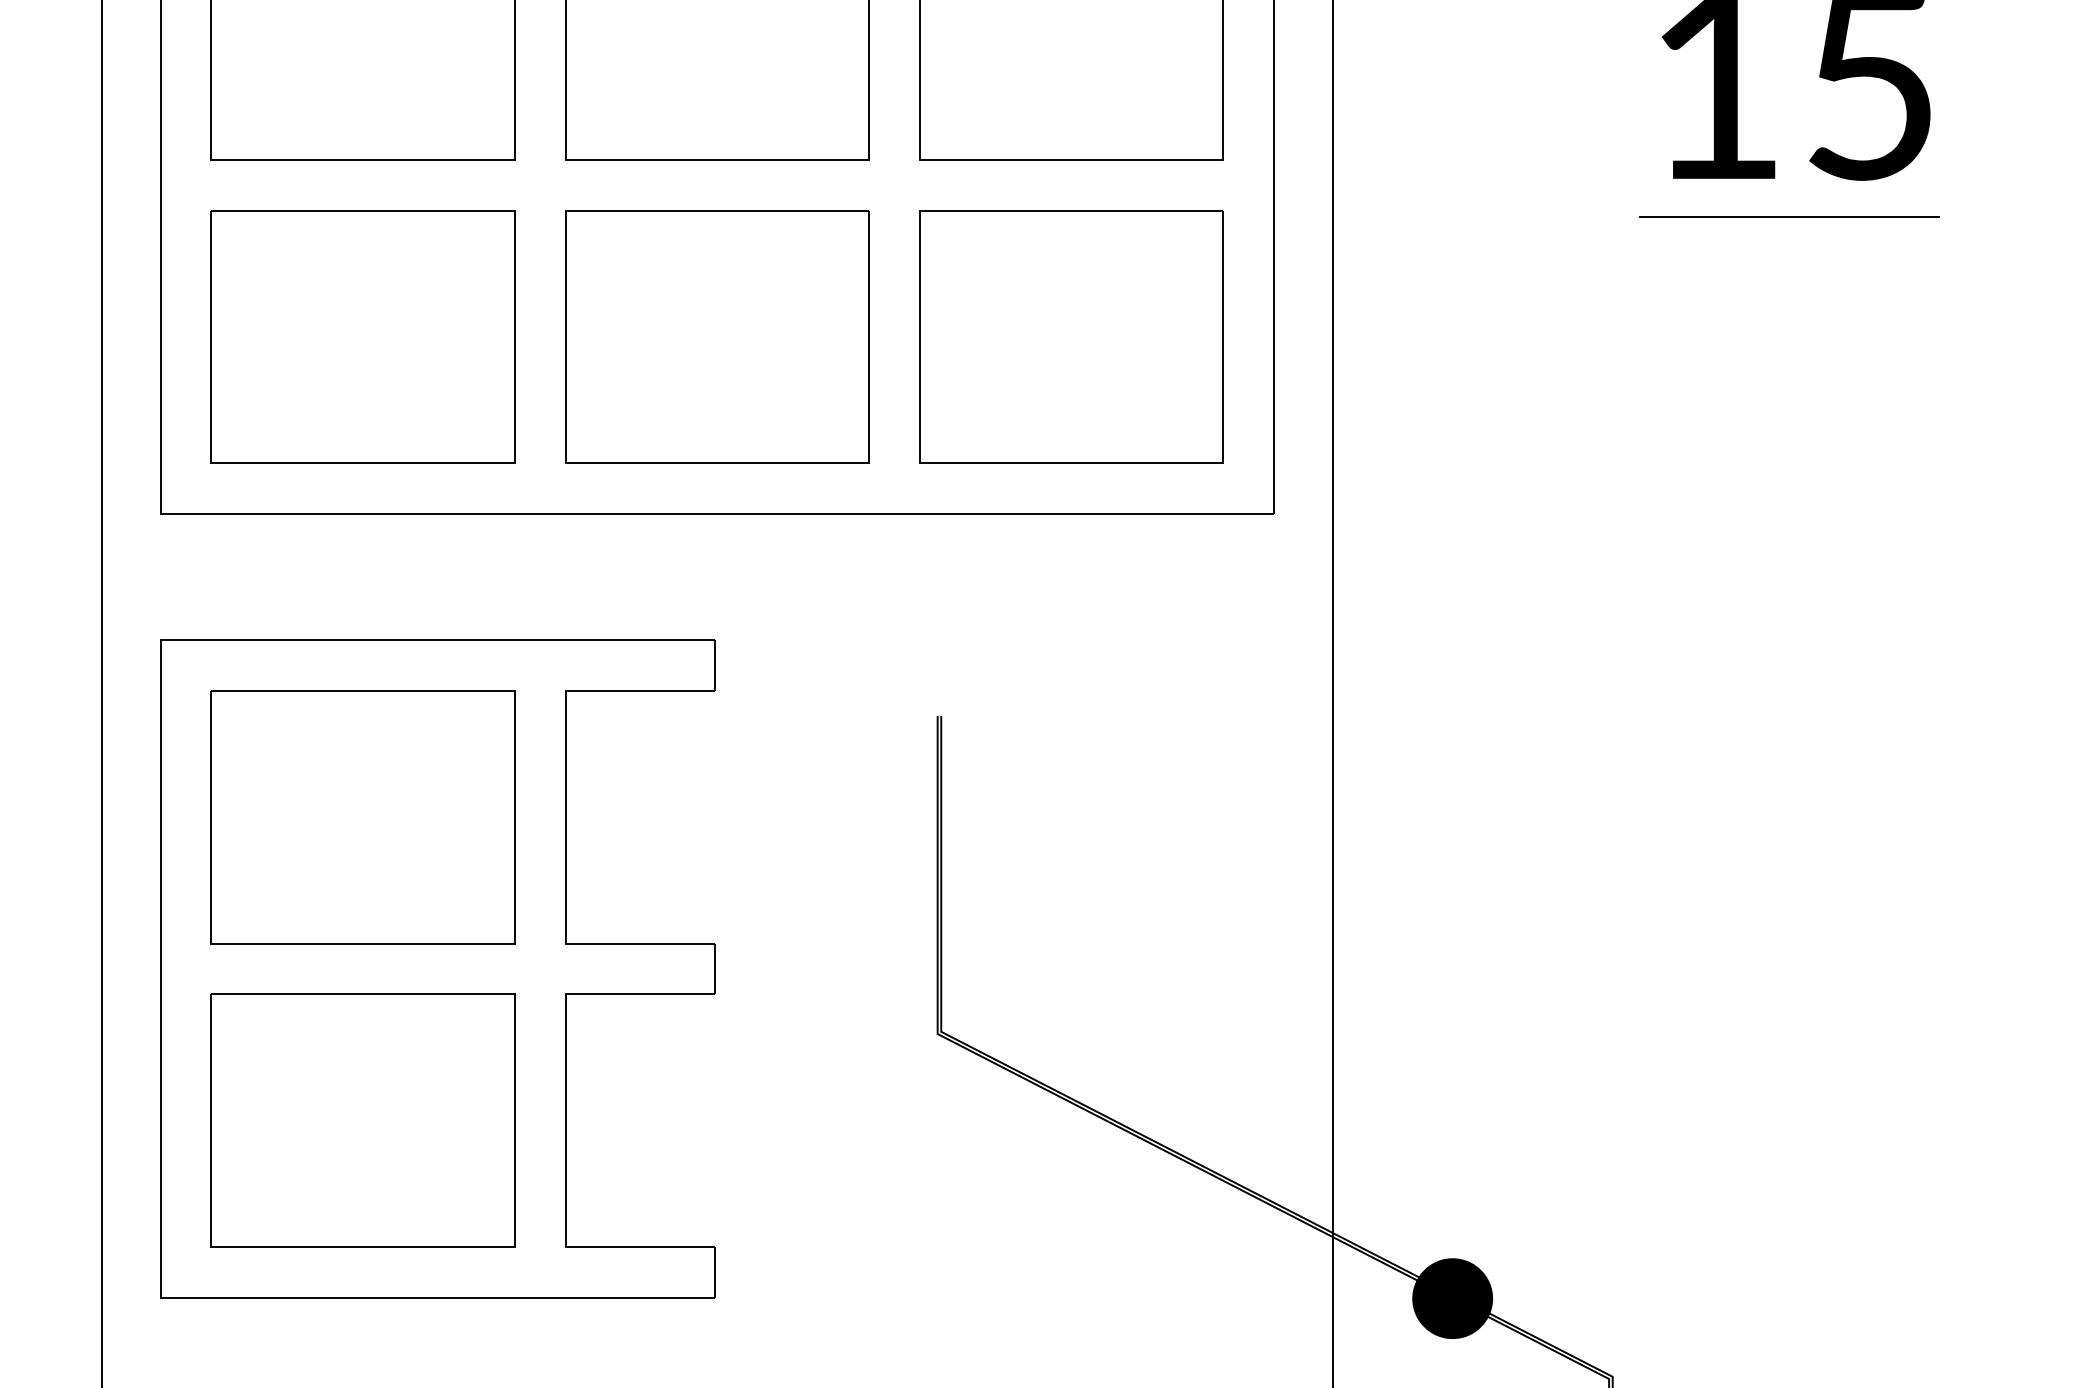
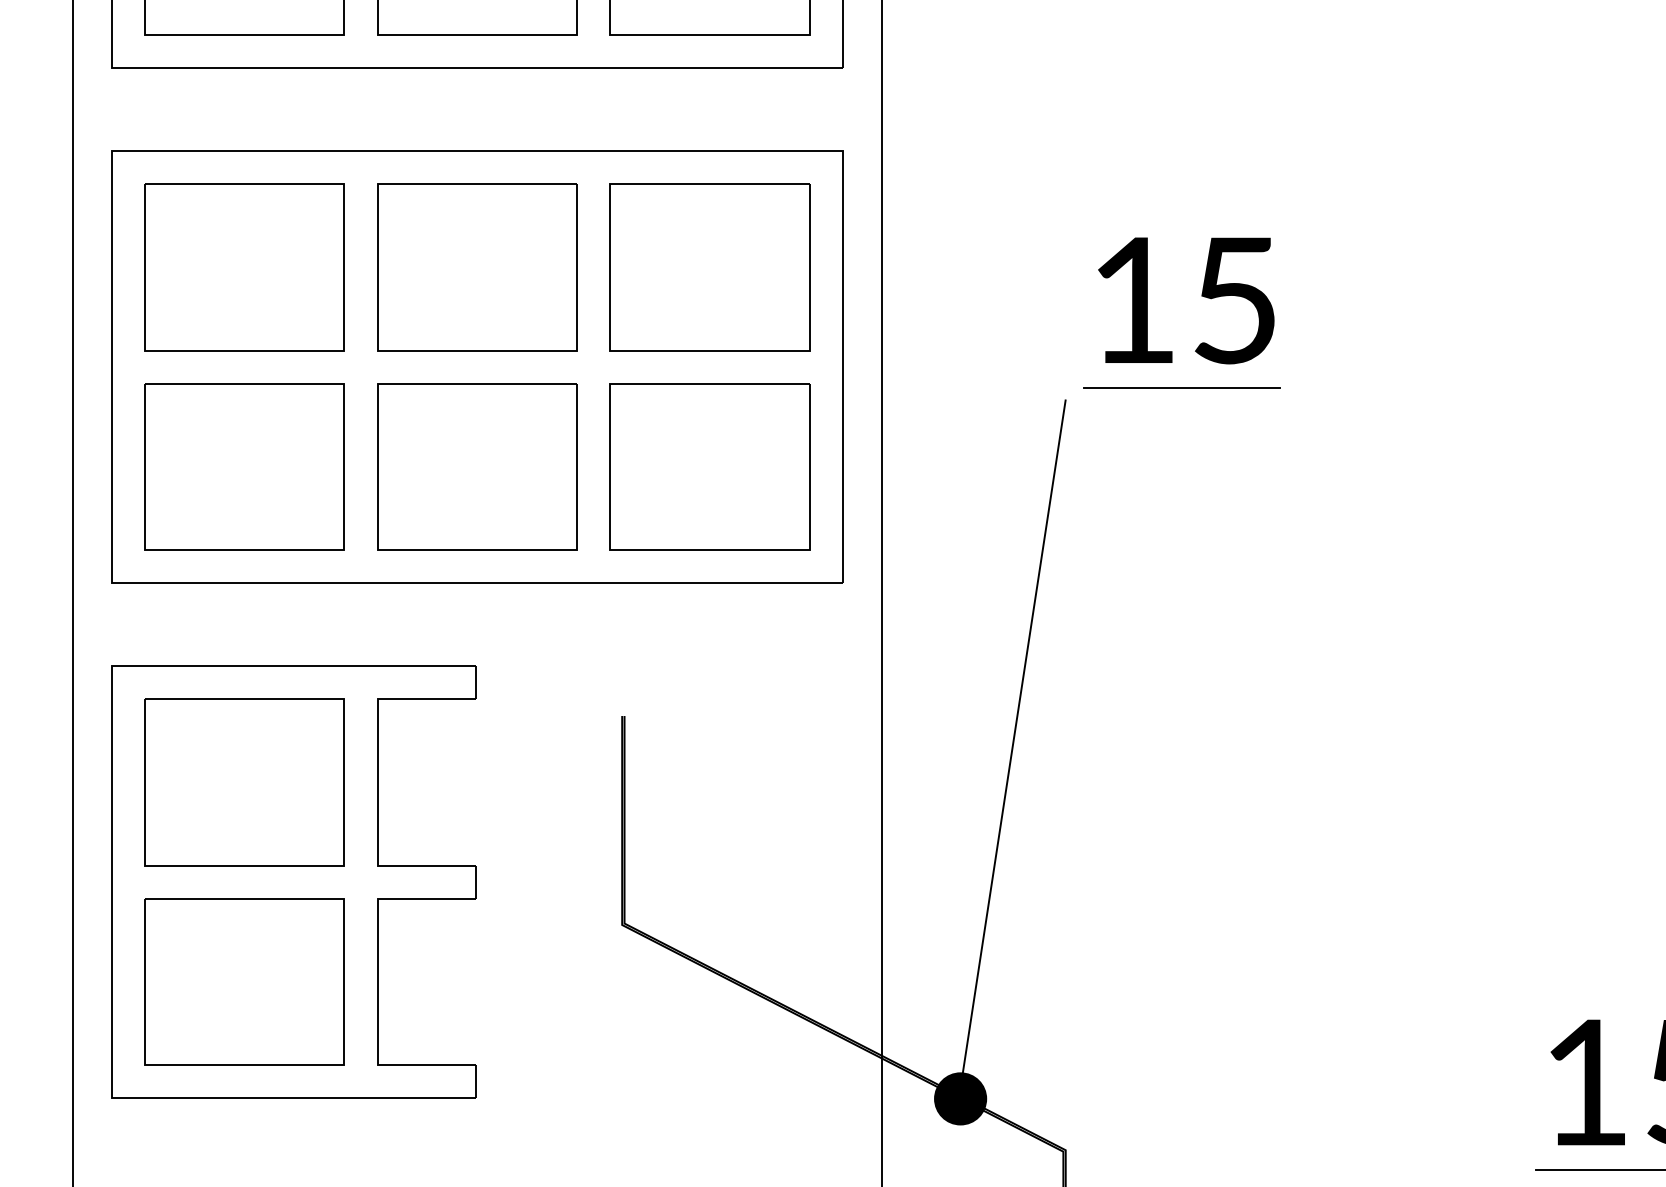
line: (1531, 766) -> (1012, 749), added

